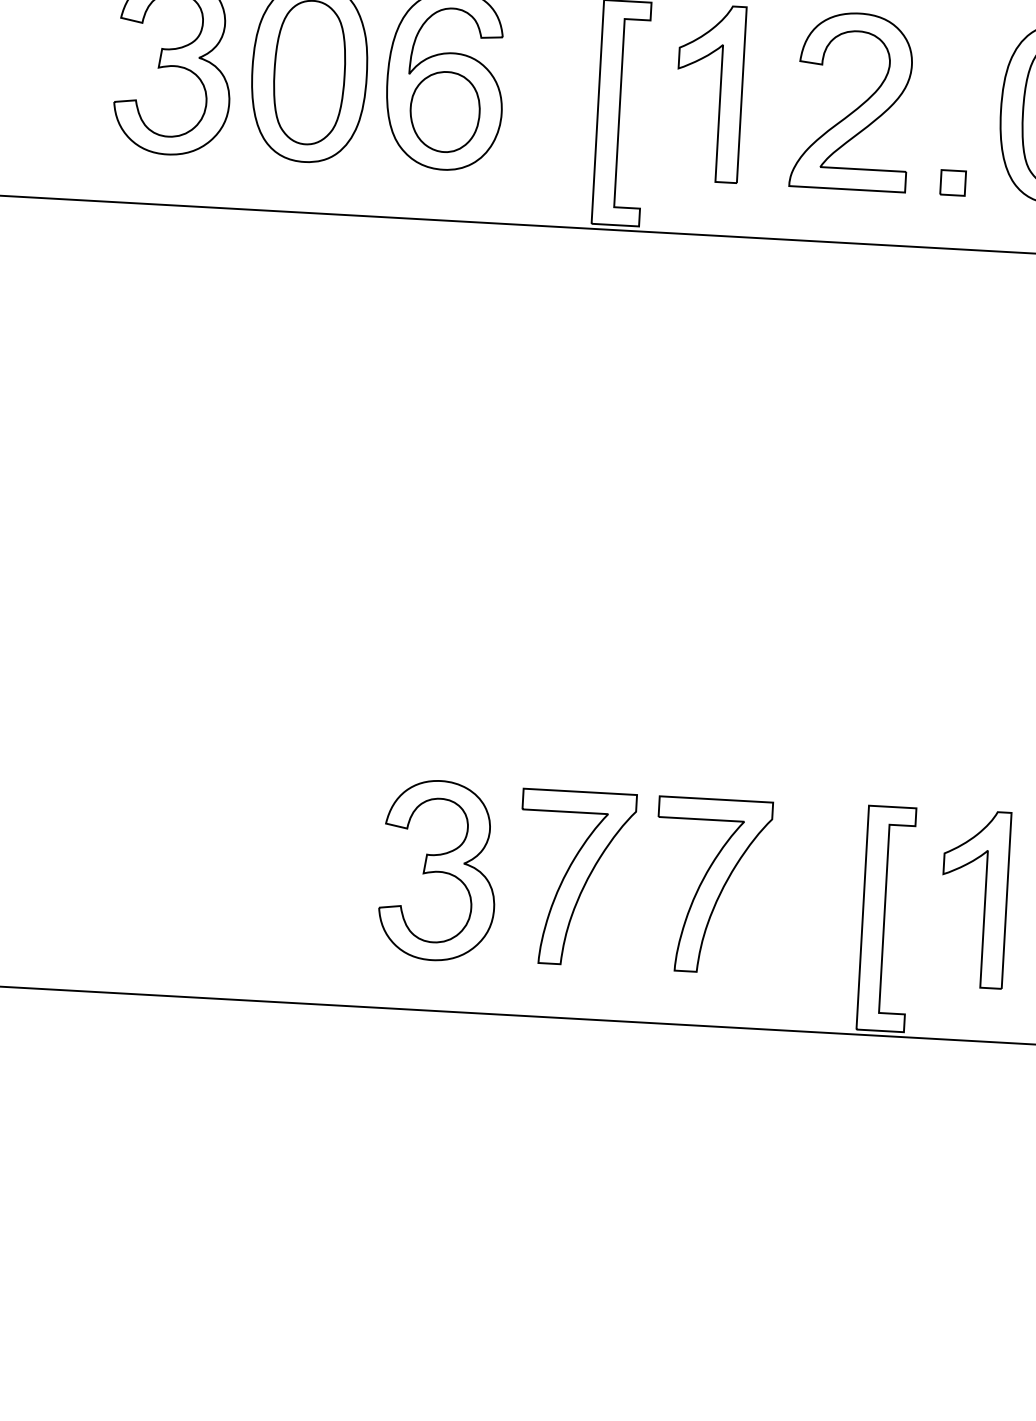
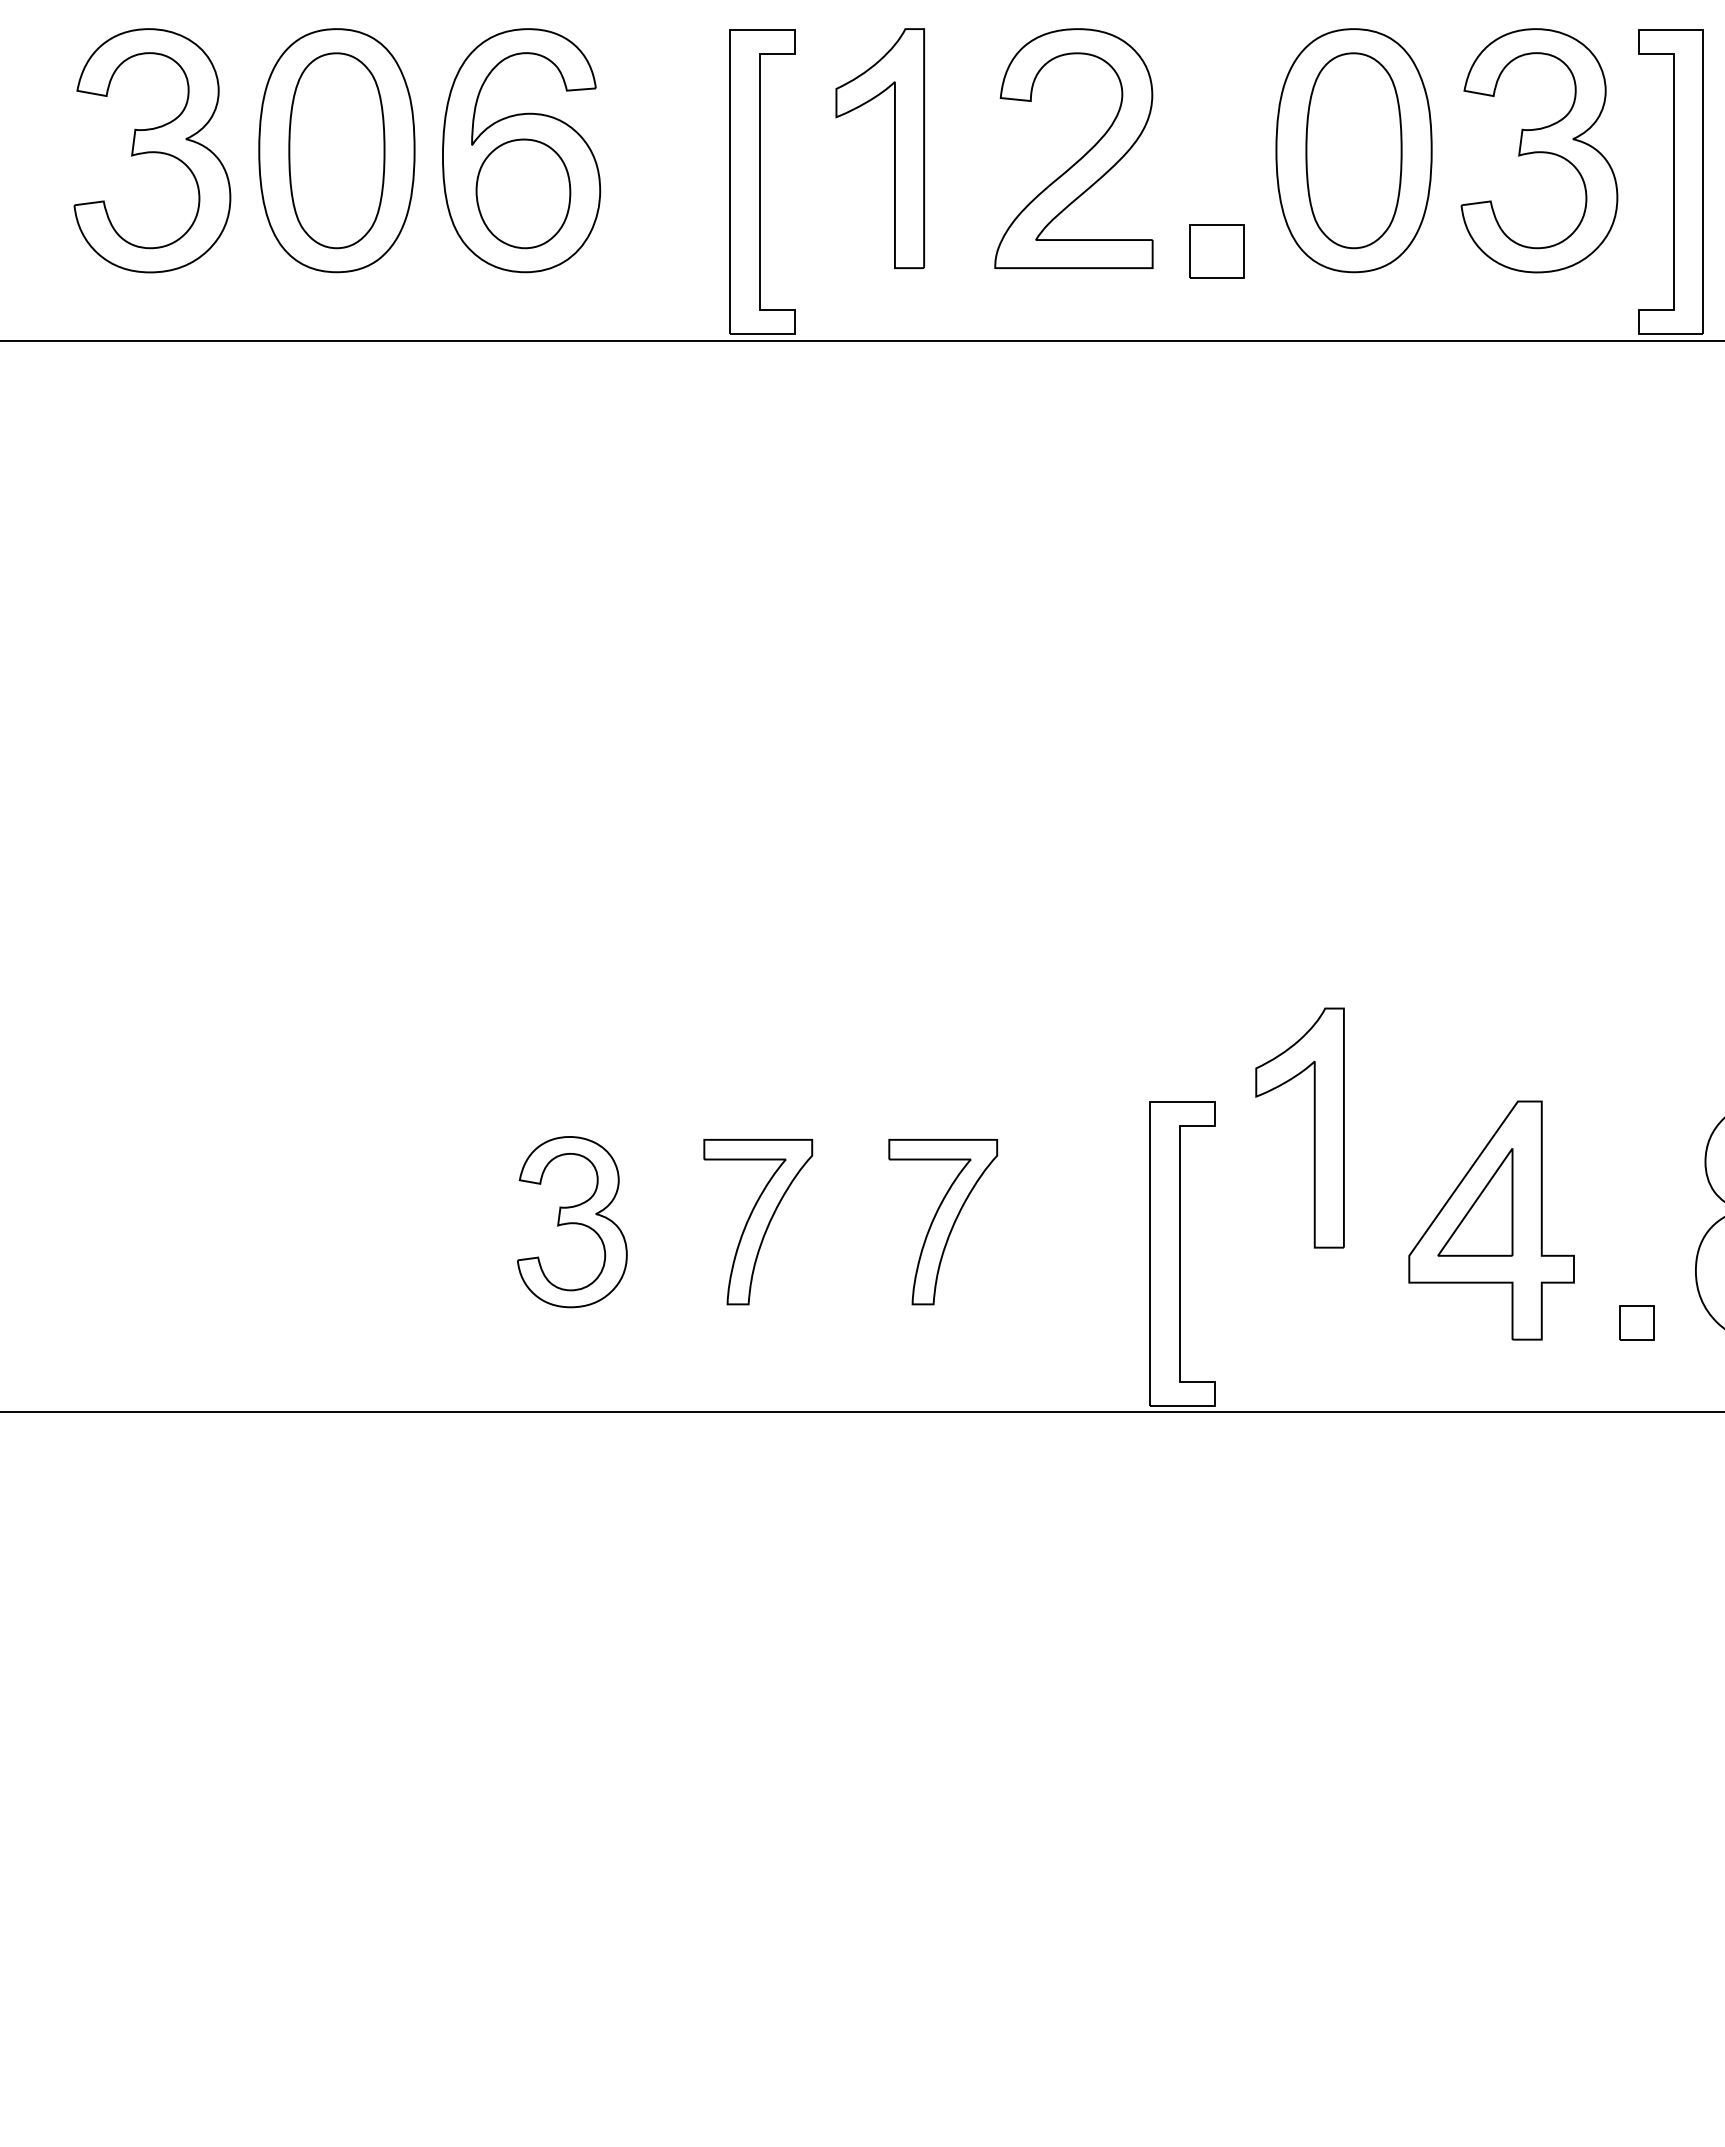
part: (952, 182) -> (1216, 251), size x1.6
part: (438, 870) -> (572, 1221), size x0.7
part: (575, 877) -> (758, 1221), size x0.7
part: (711, 885) -> (943, 1221), size x0.7
part: (984, 899) -> (1313, 1127), moved

